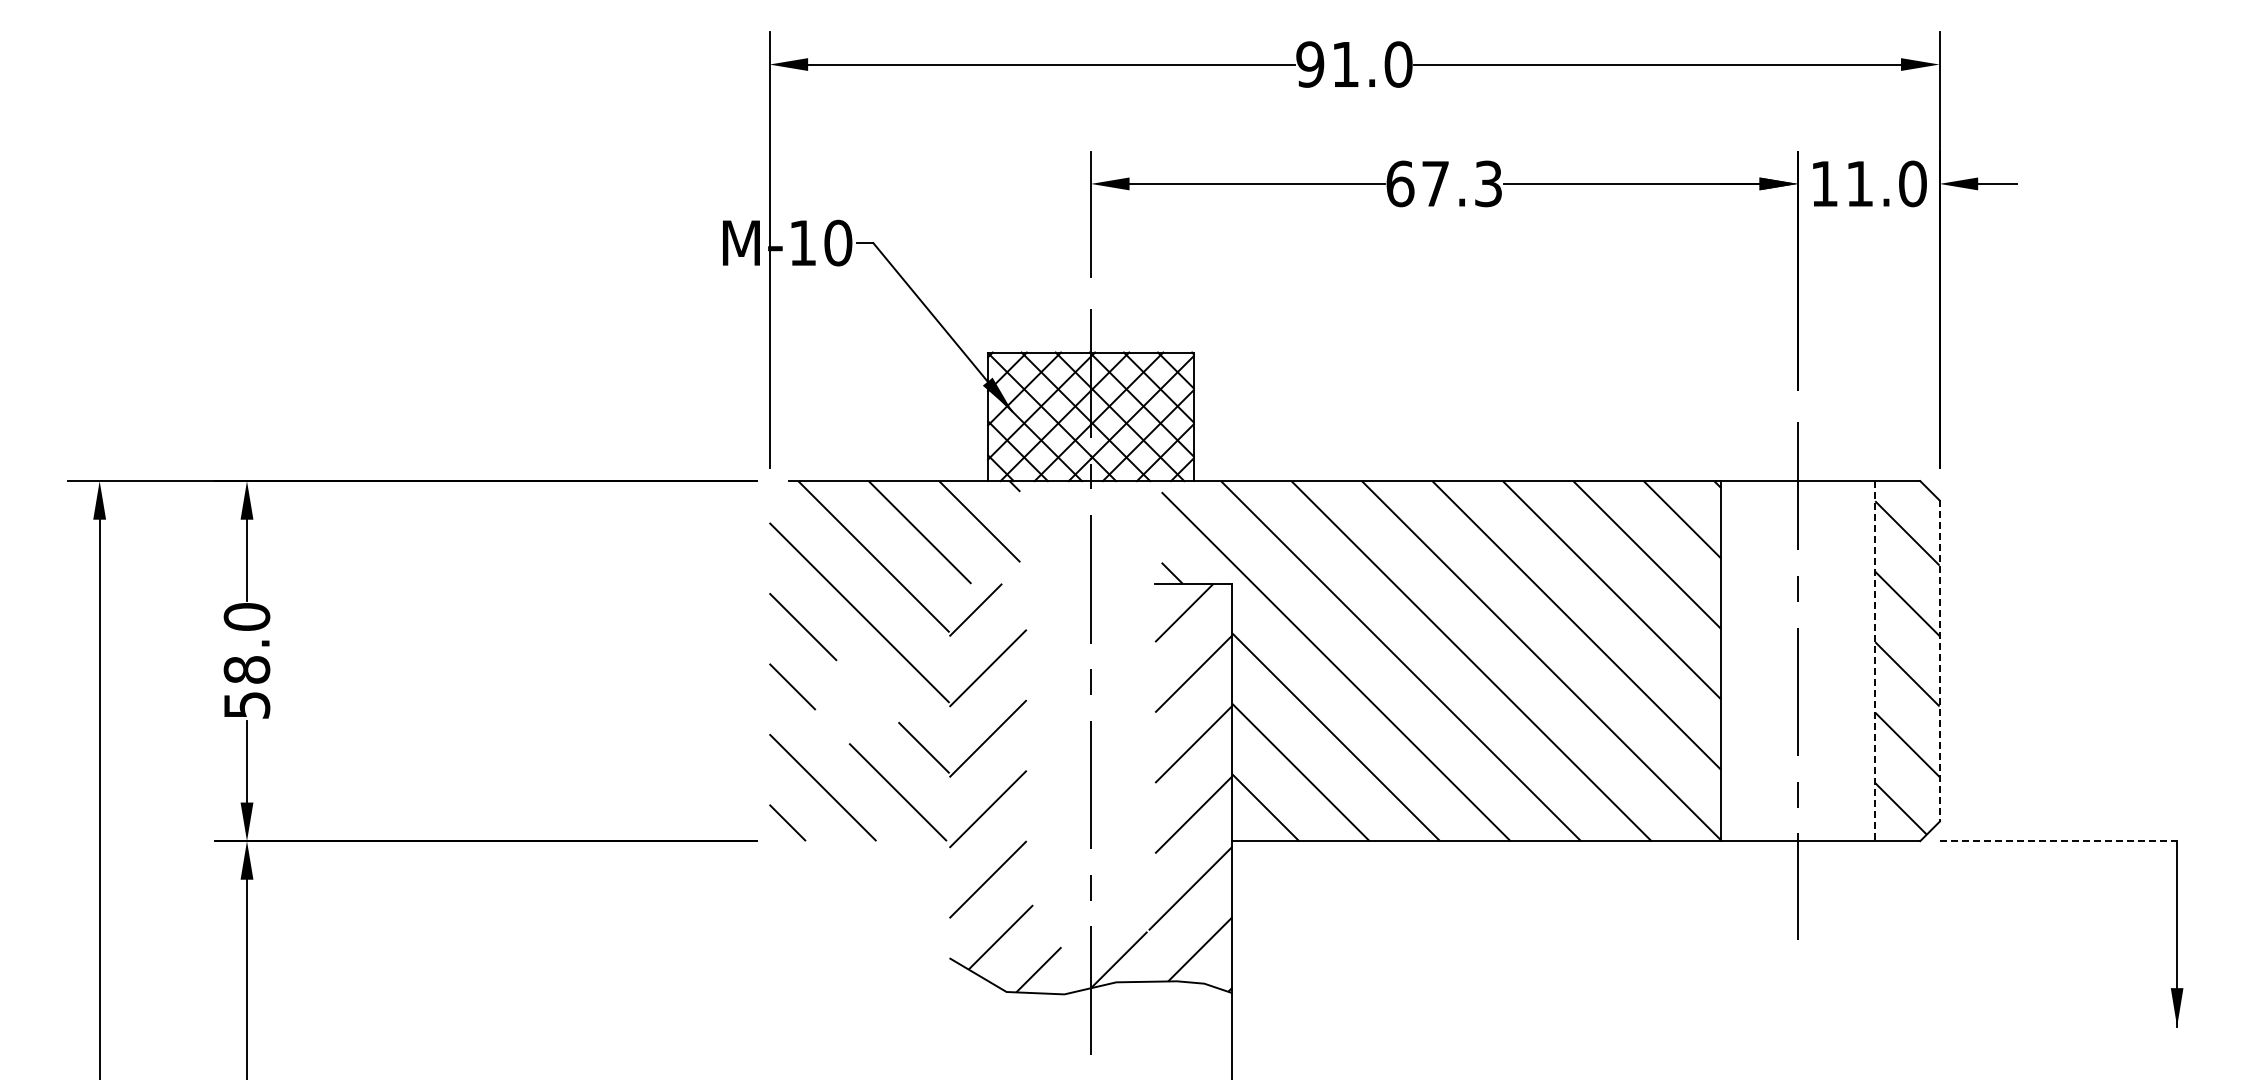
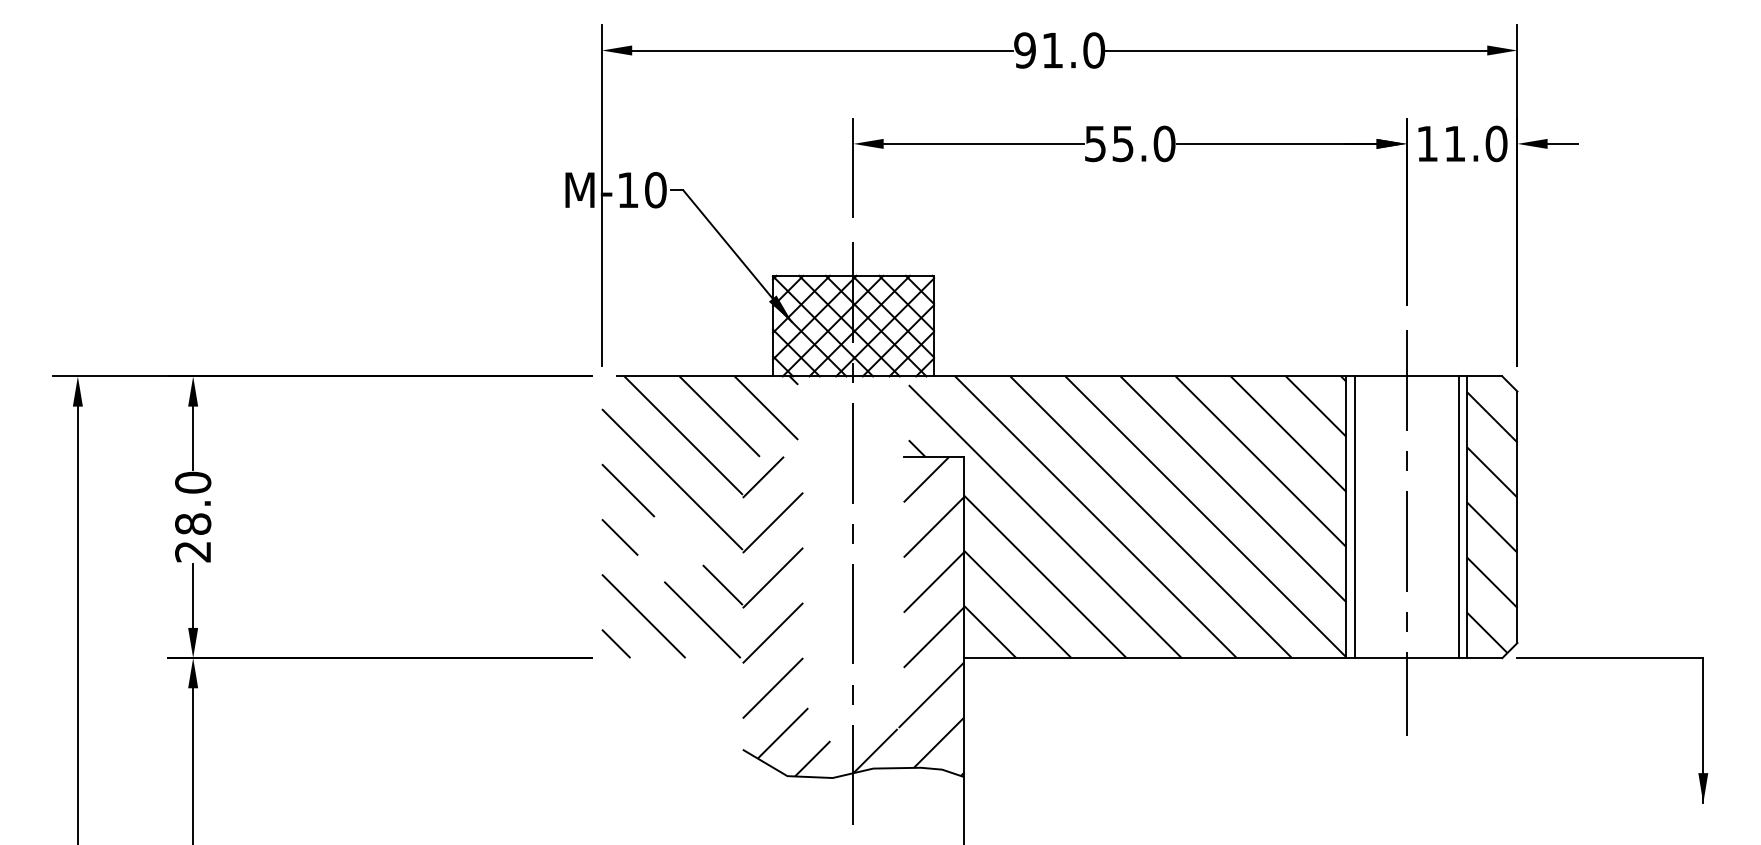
text: (1444, 183) -> (1130, 143), 67.3 -> 55.0
line: (1731, 661) -> (1354, 517), added
line: (1864, 661) -> (1458, 517), added
line: (1875, 661) -> (1467, 517), dashed -> solid
line: (1939, 661) -> (1517, 517), dashed -> solid
text: (246, 705) -> (192, 551), 58.0 -> 28.0
line: (2058, 841) -> (1610, 658), dashed -> solid

